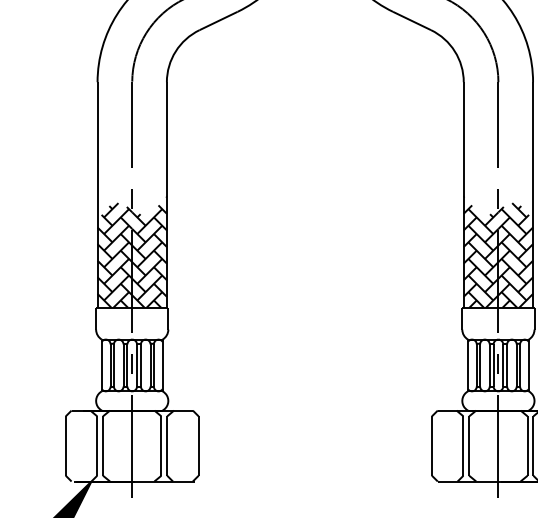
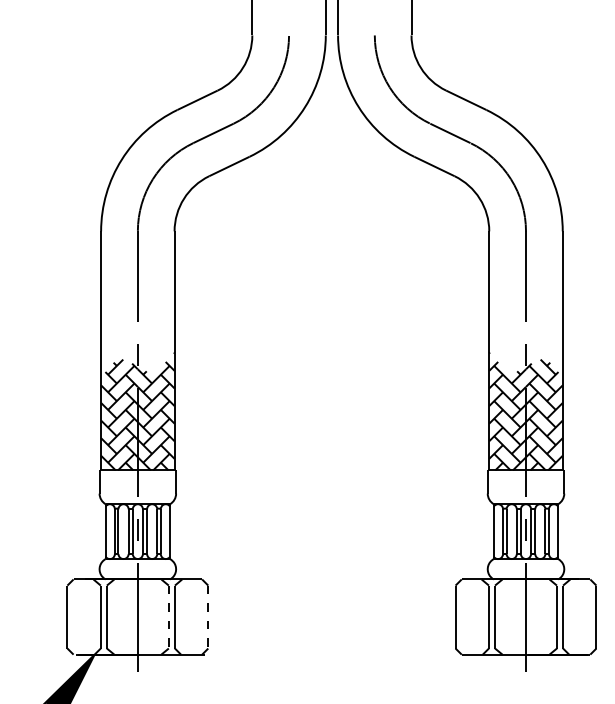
line: (161, 446) -> (168, 617), solid -> dashed
line: (198, 446) -> (208, 617), solid -> dashed

